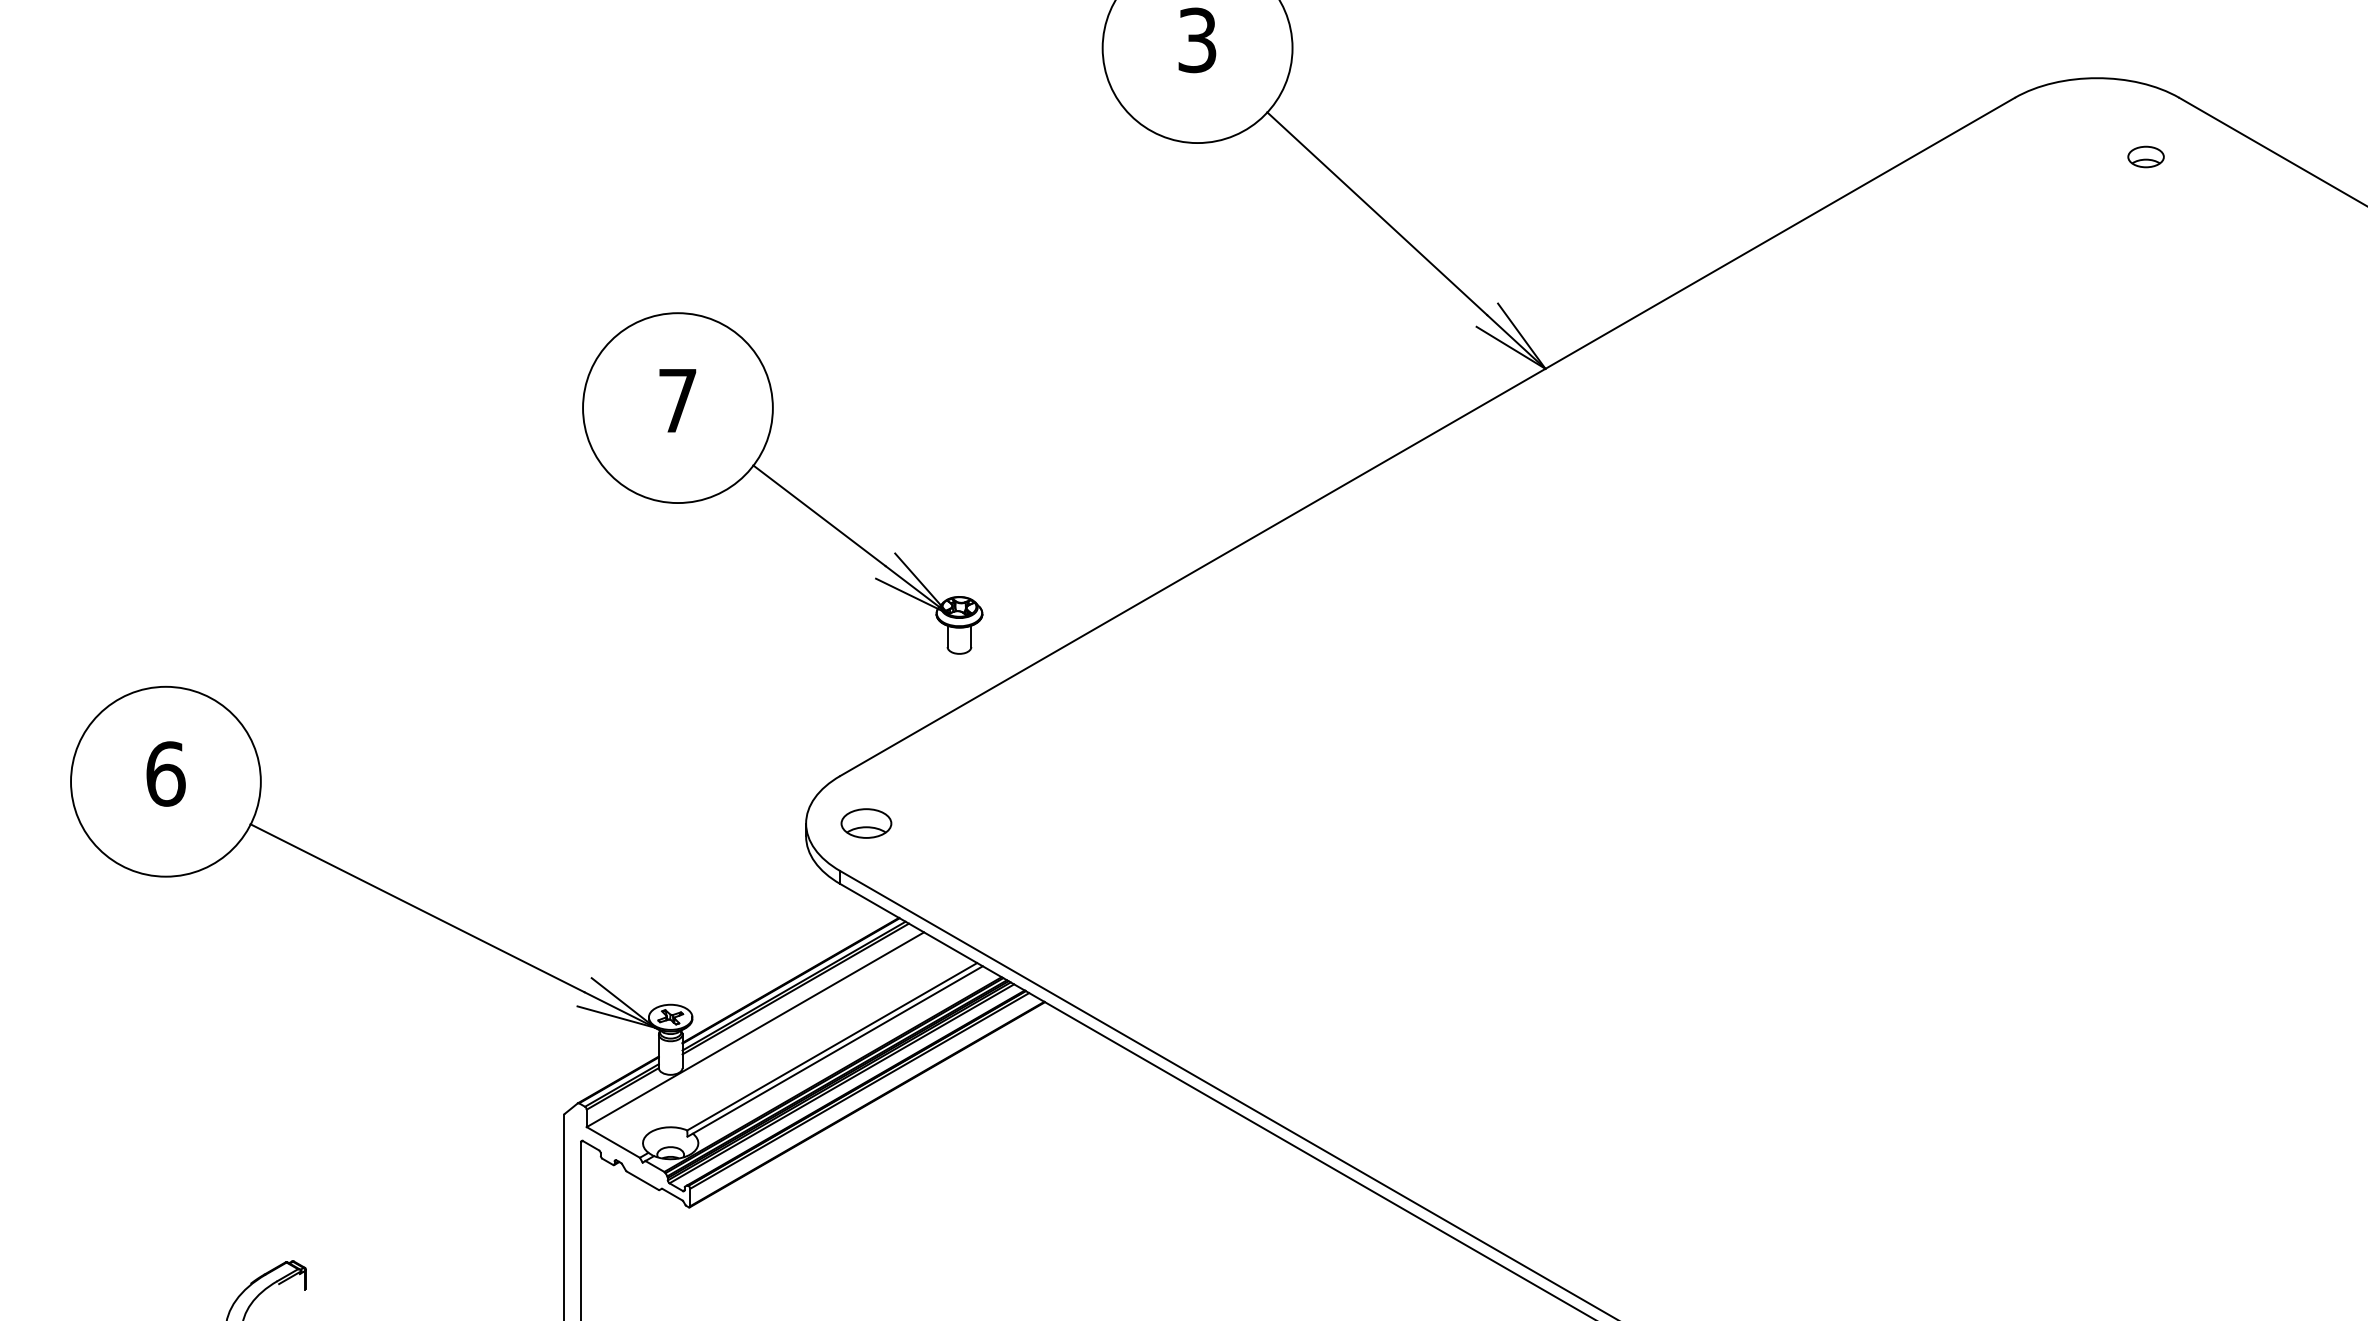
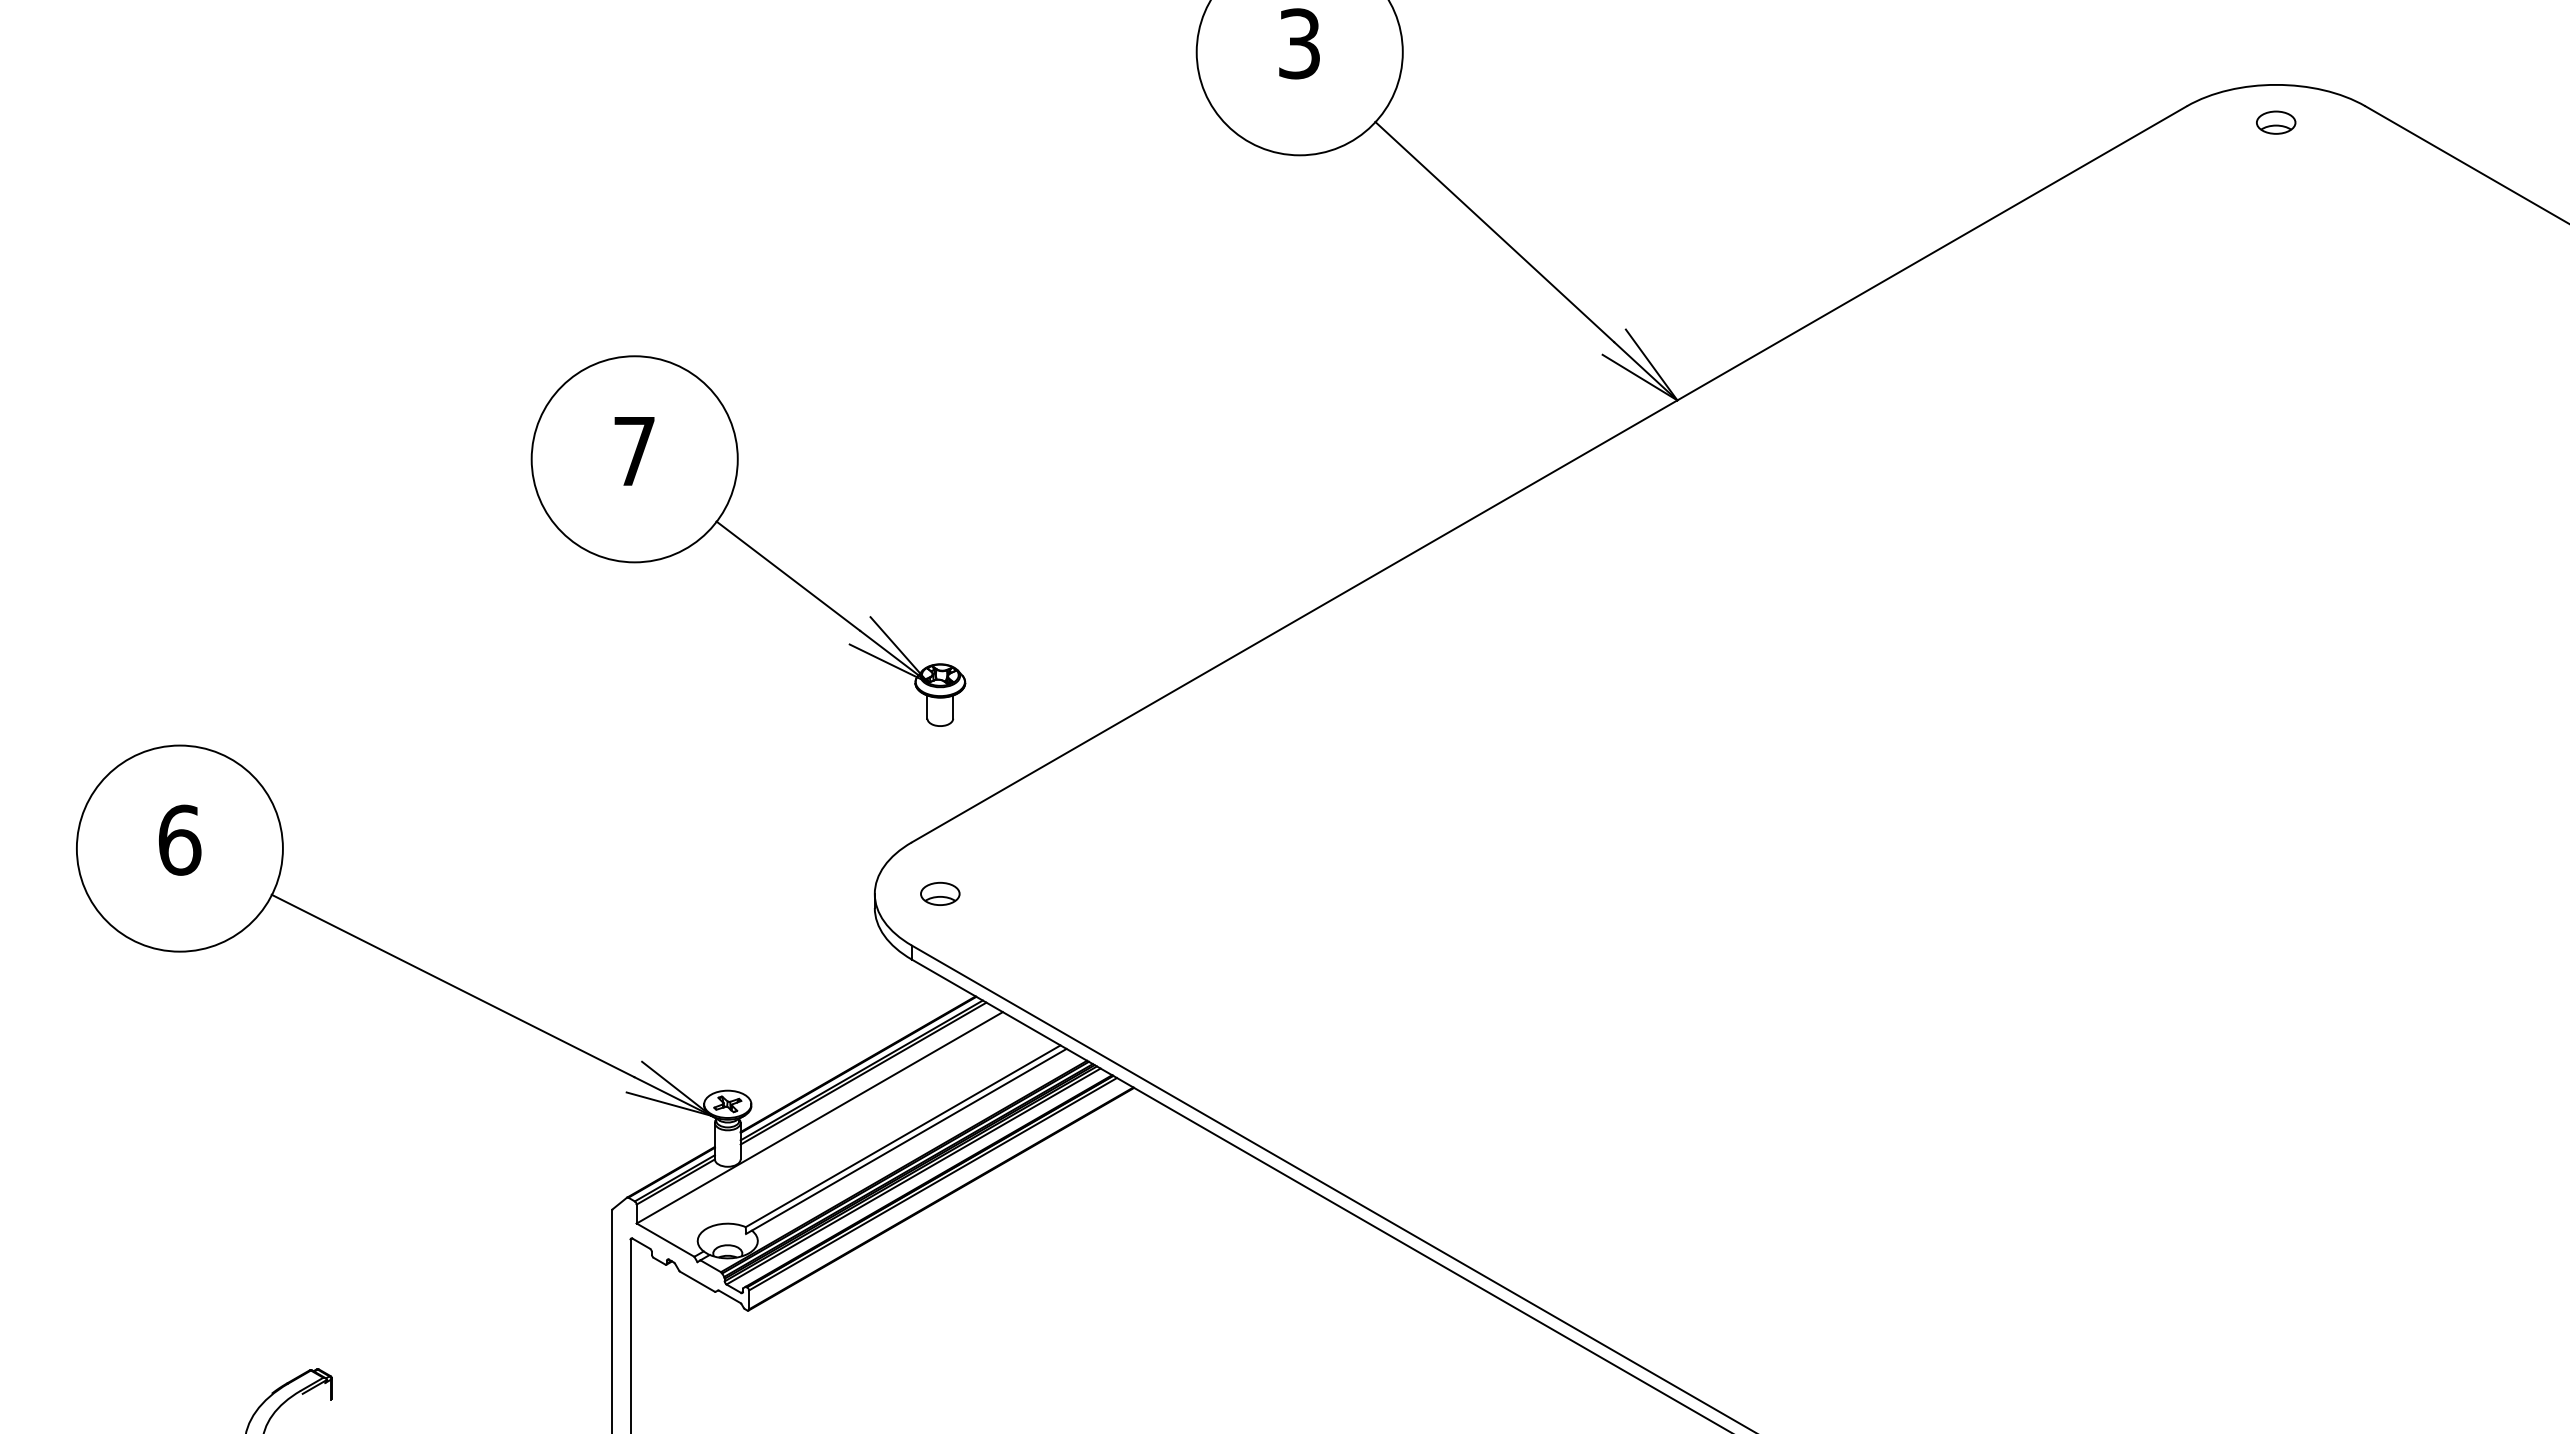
part: (2145, 156) -> (2275, 122), moved
part: (782, 483) -> (748, 541), moved
part: (866, 823) -> (940, 893), size x0.71

